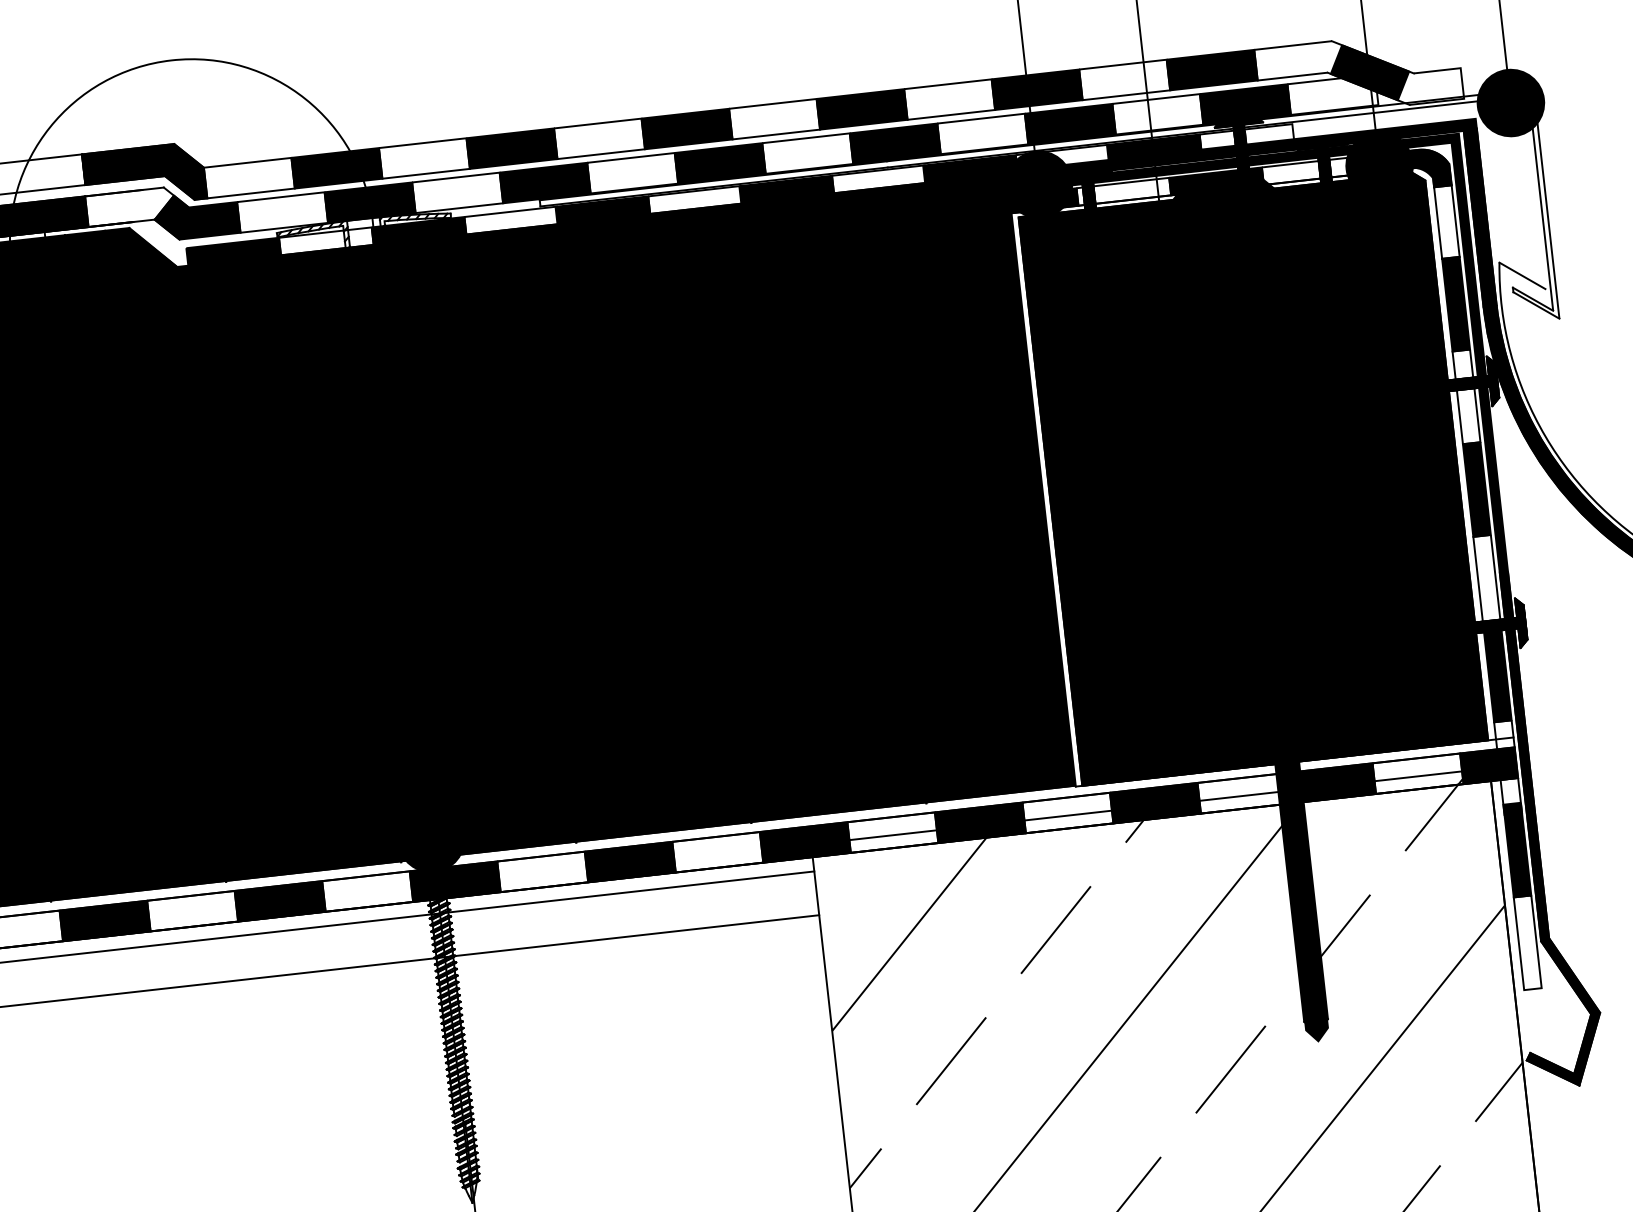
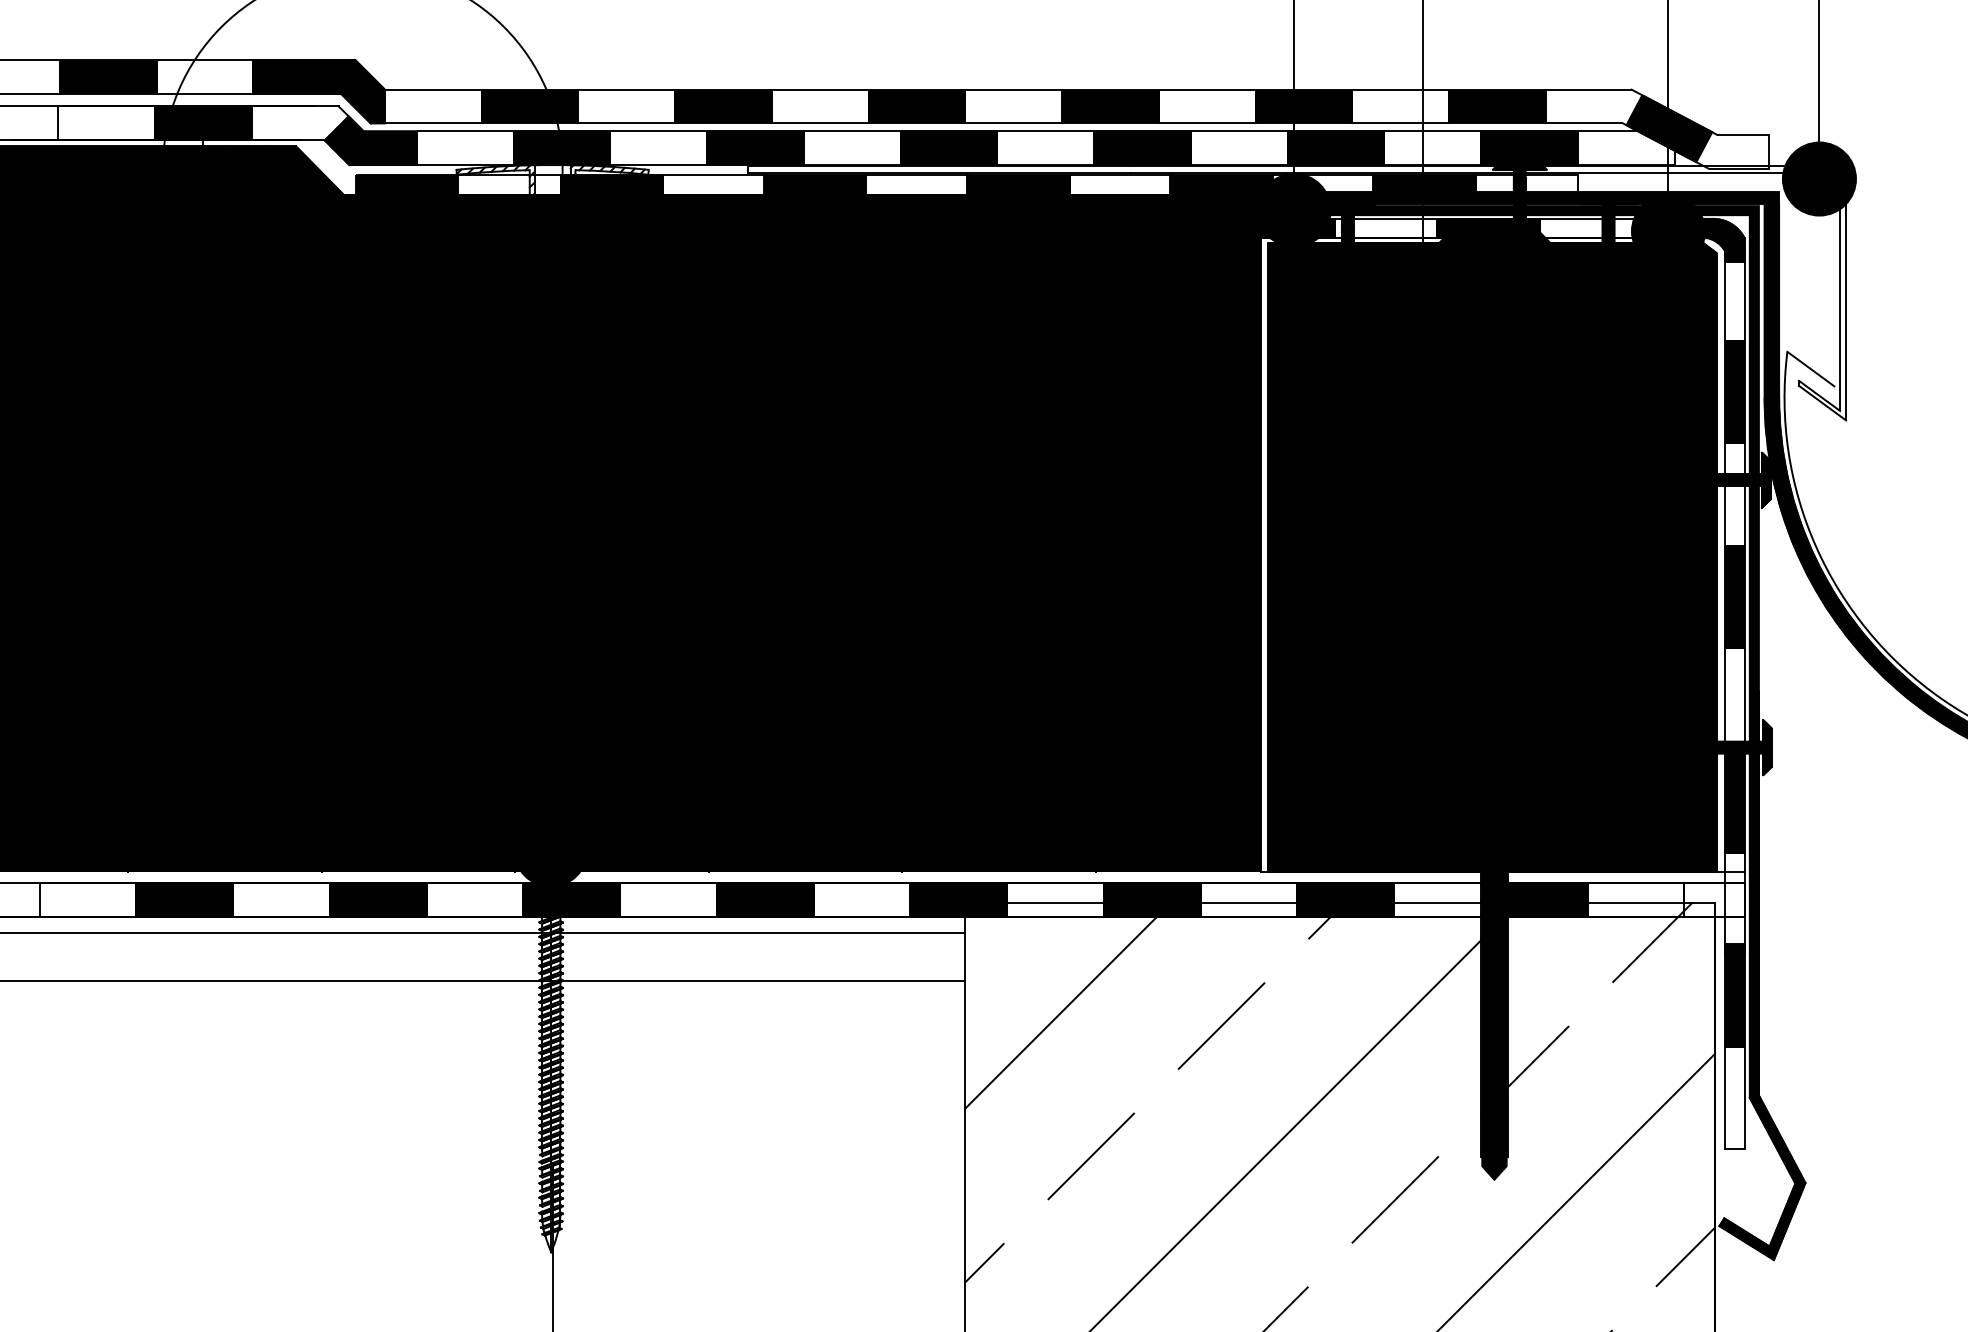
fill: (1489, 765) -> (1714, 899), removed

